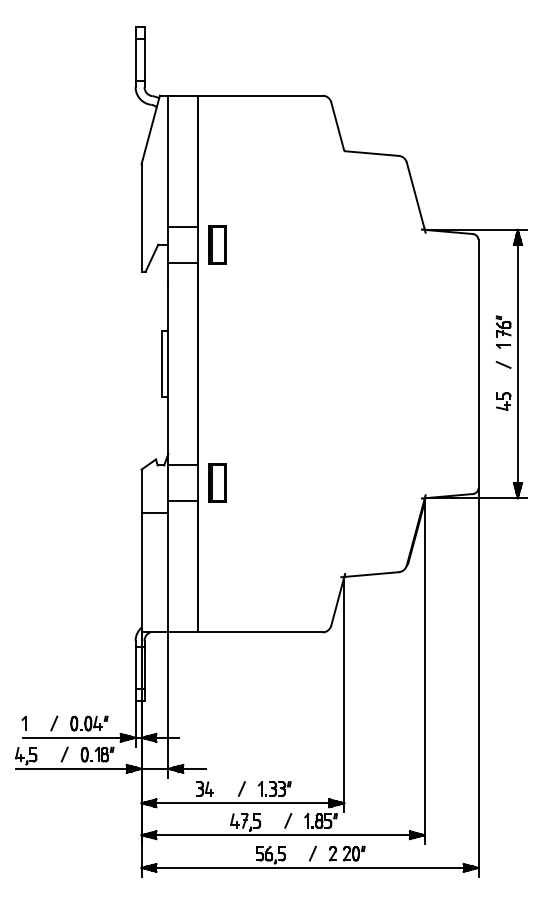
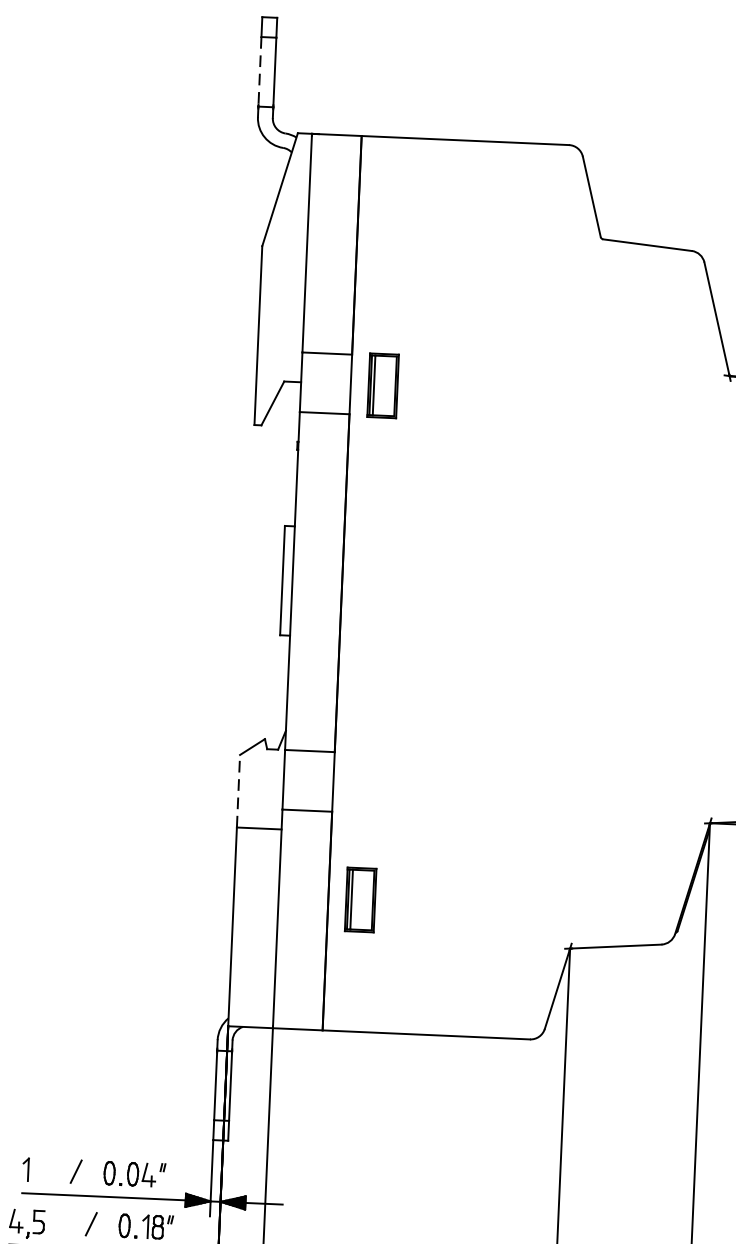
line: (135, 59) -> (259, 71), solid -> dashed
part: (217, 482) -> (360, 898), moved
line: (141, 491) -> (238, 791), solid -> dashed

